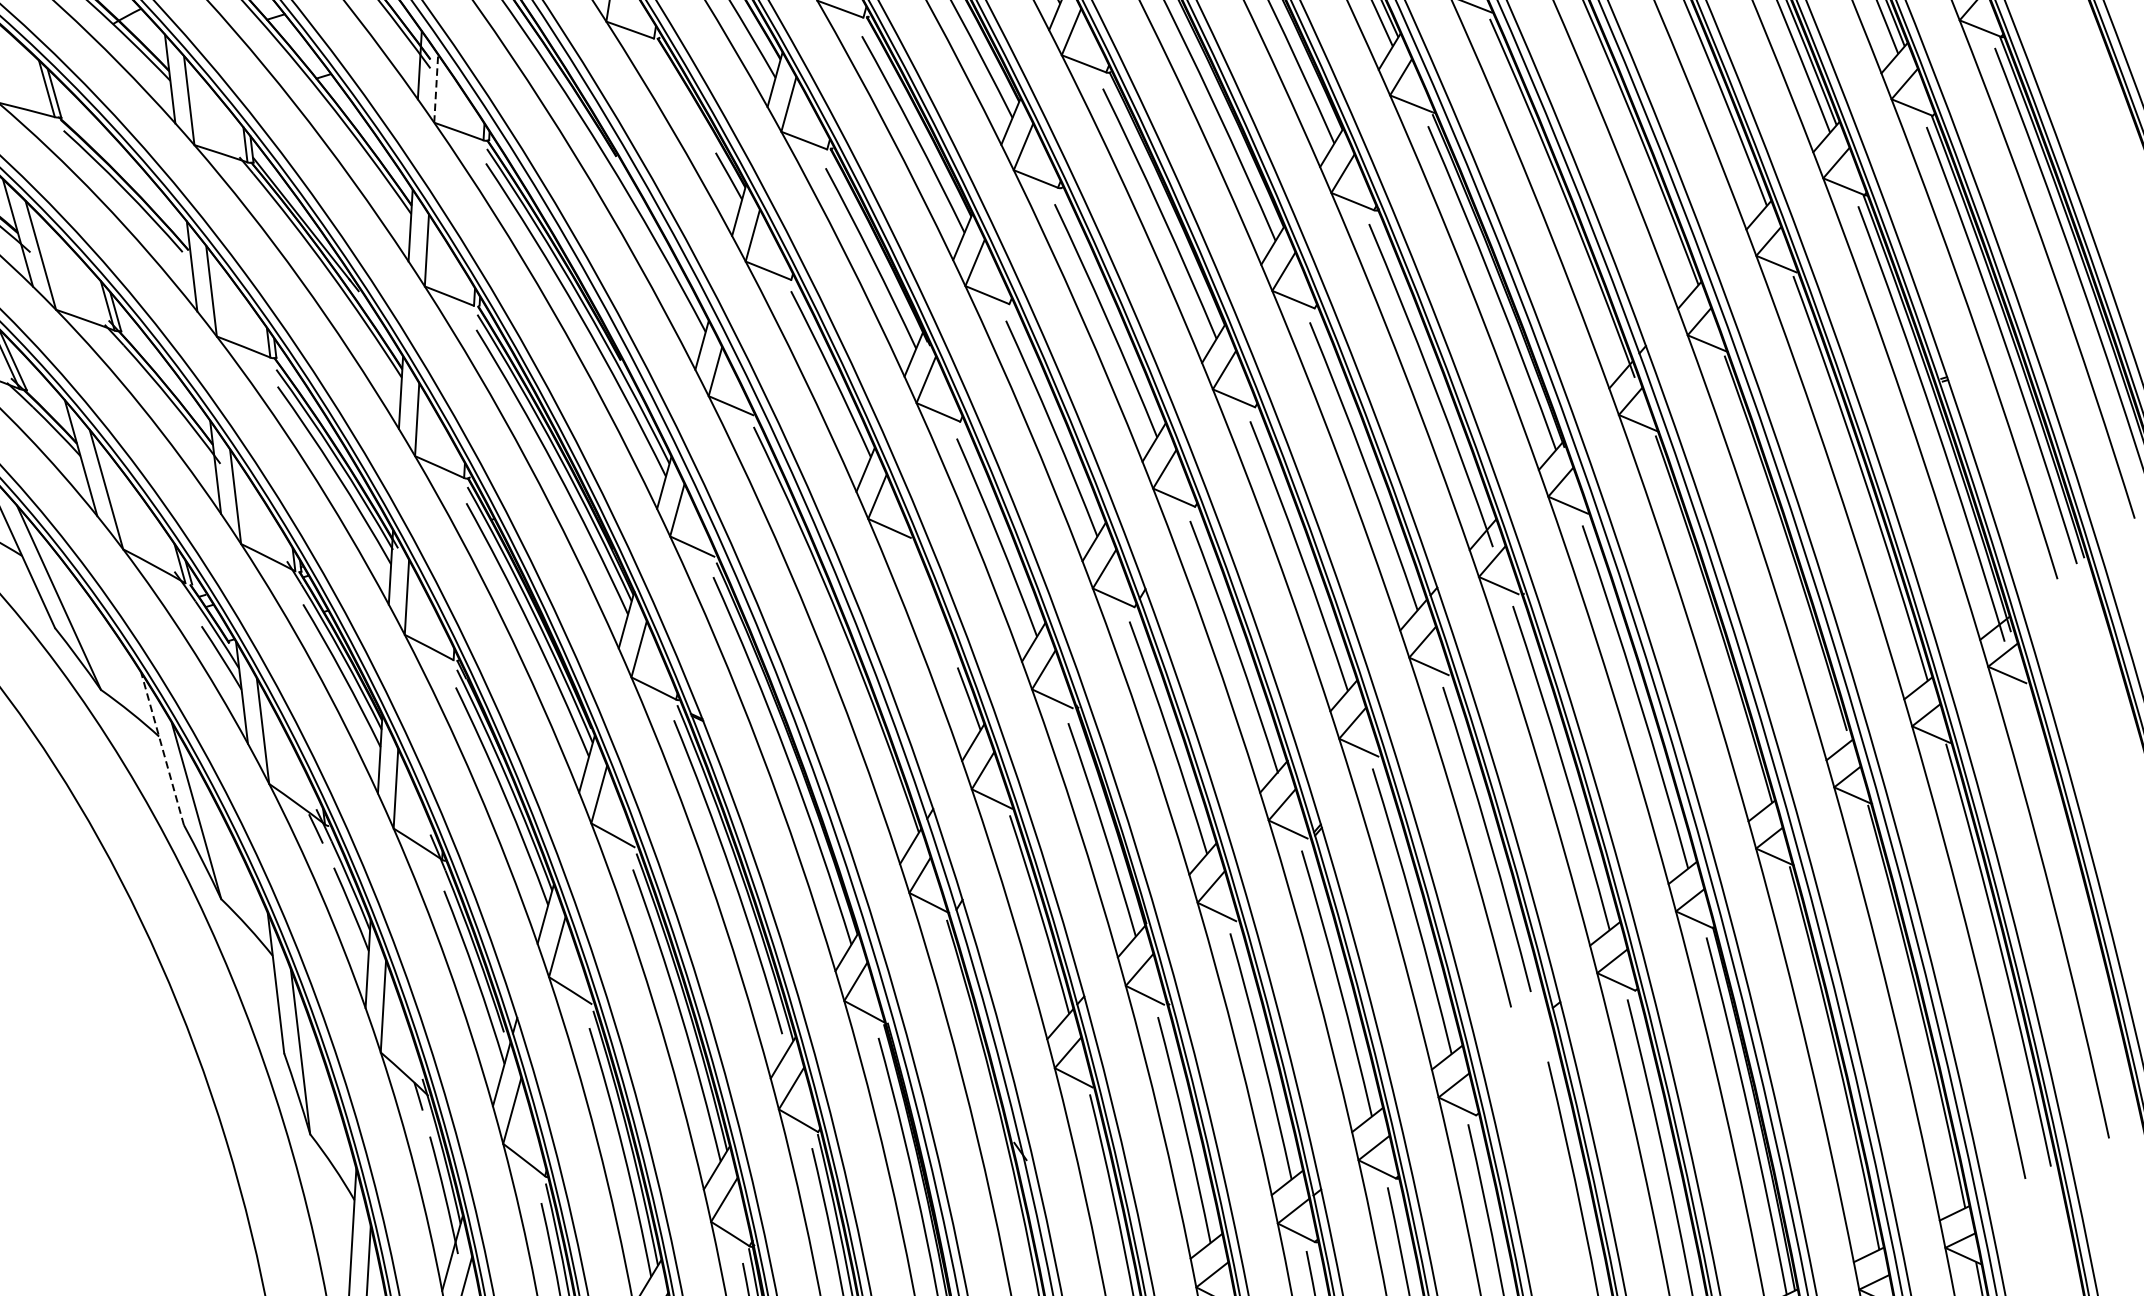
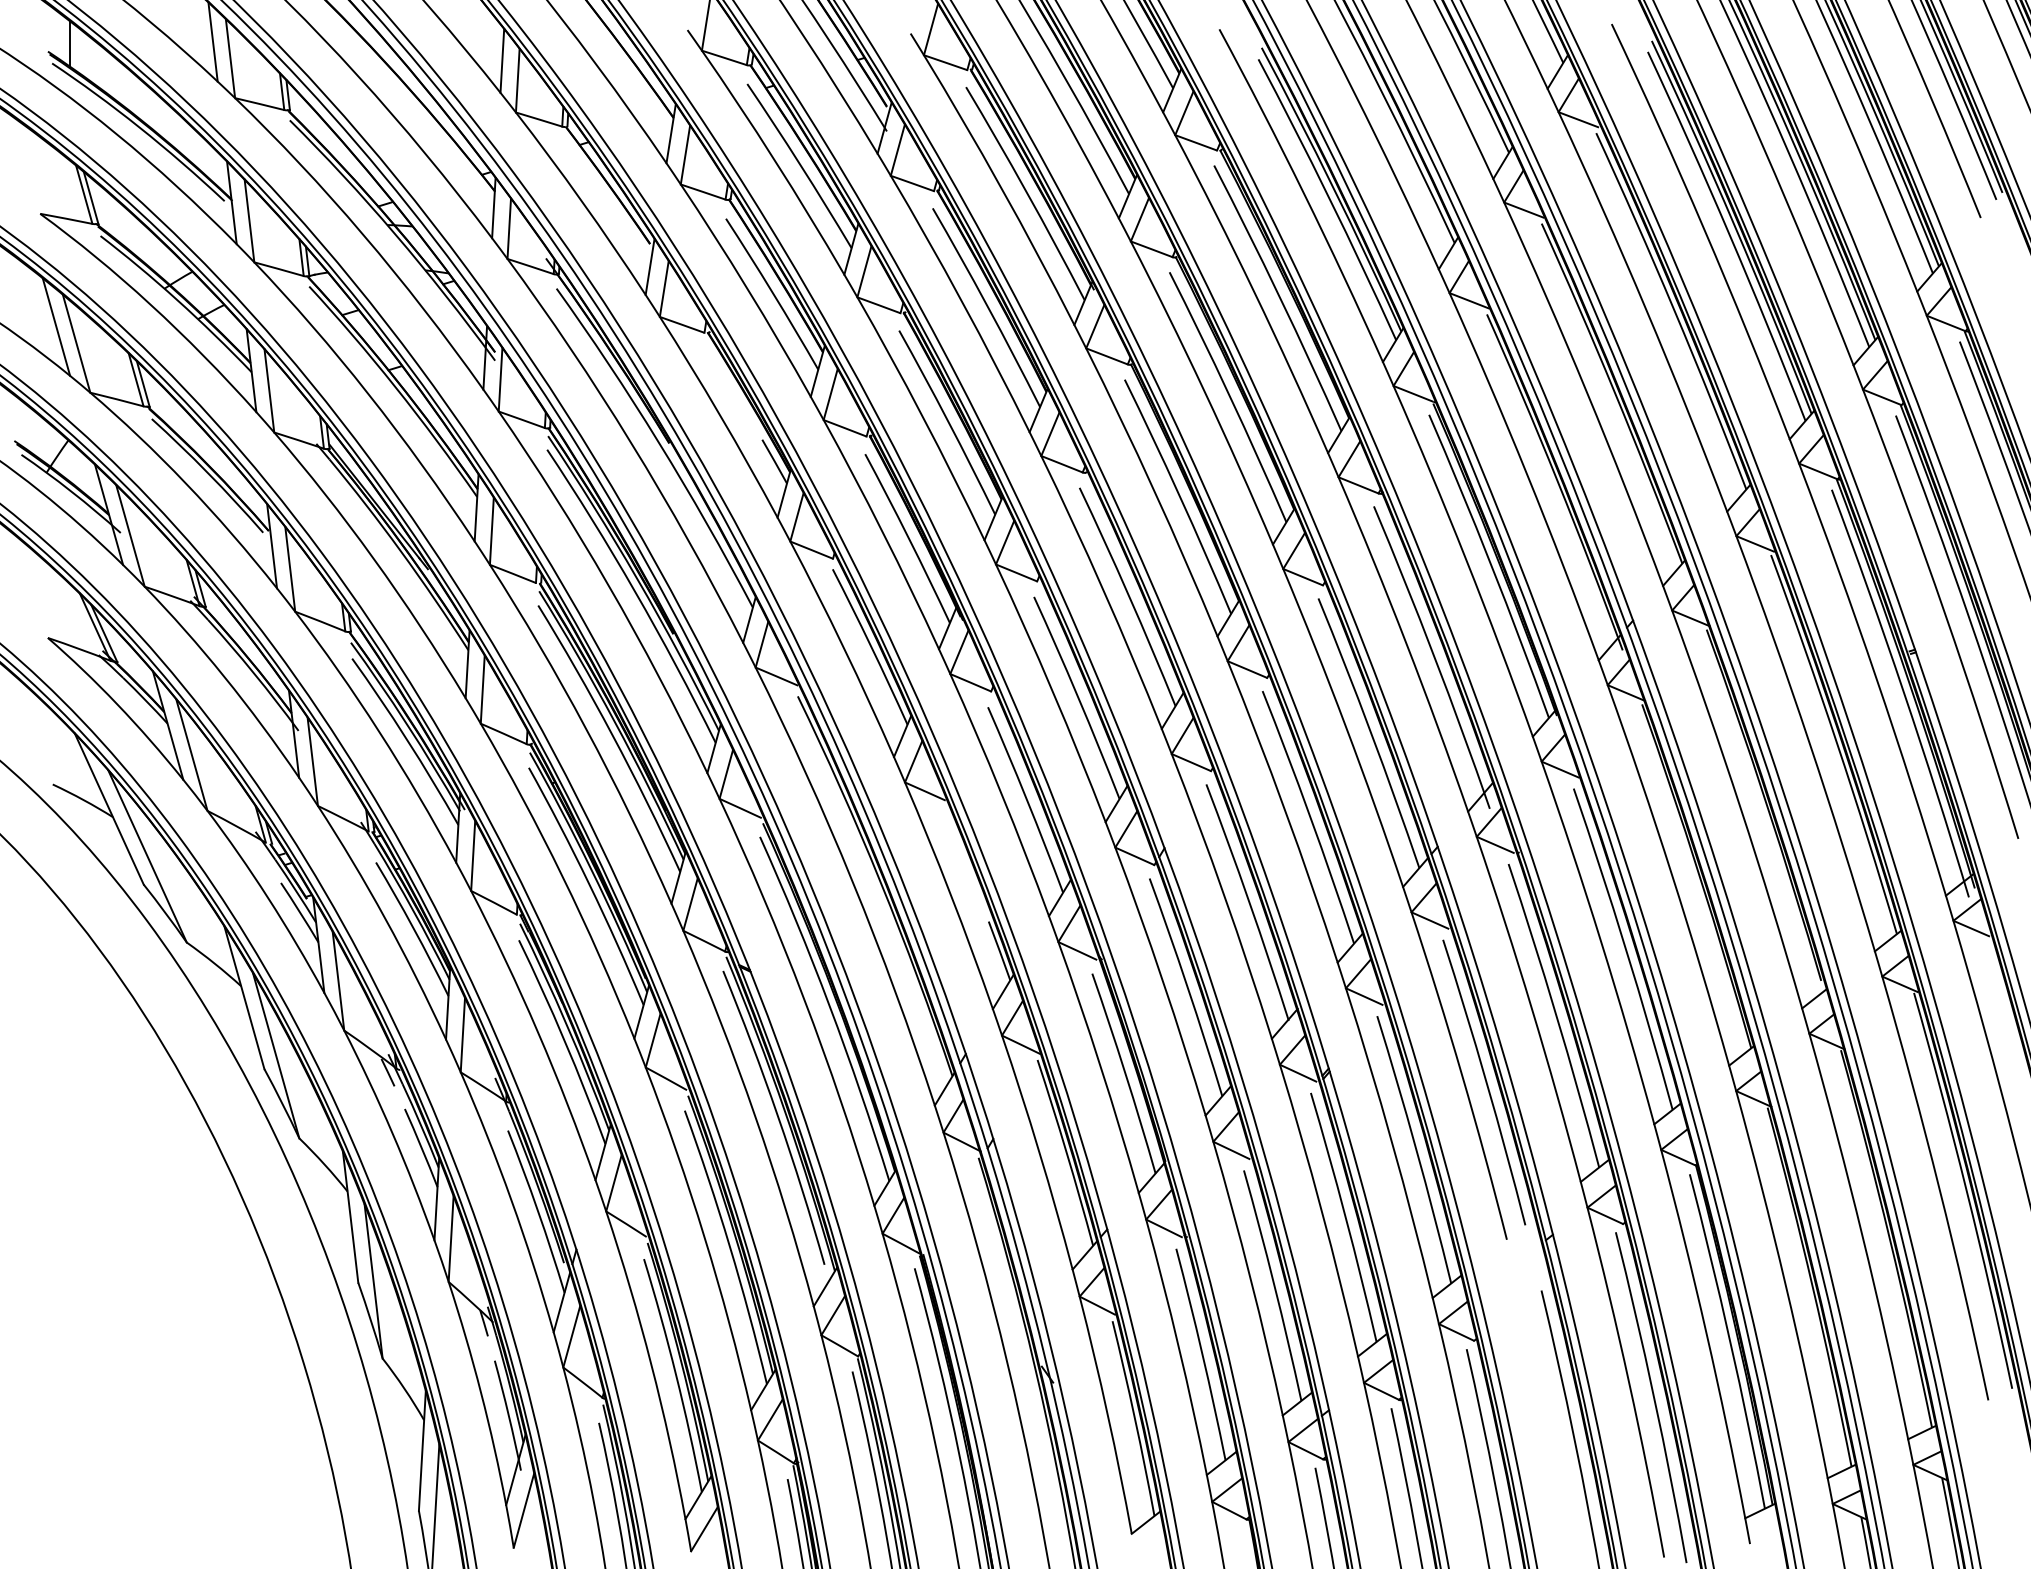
line: (436, 88) -> (500, 379), dashed -> solid
line: (162, 748) -> (244, 997), dashed -> solid

